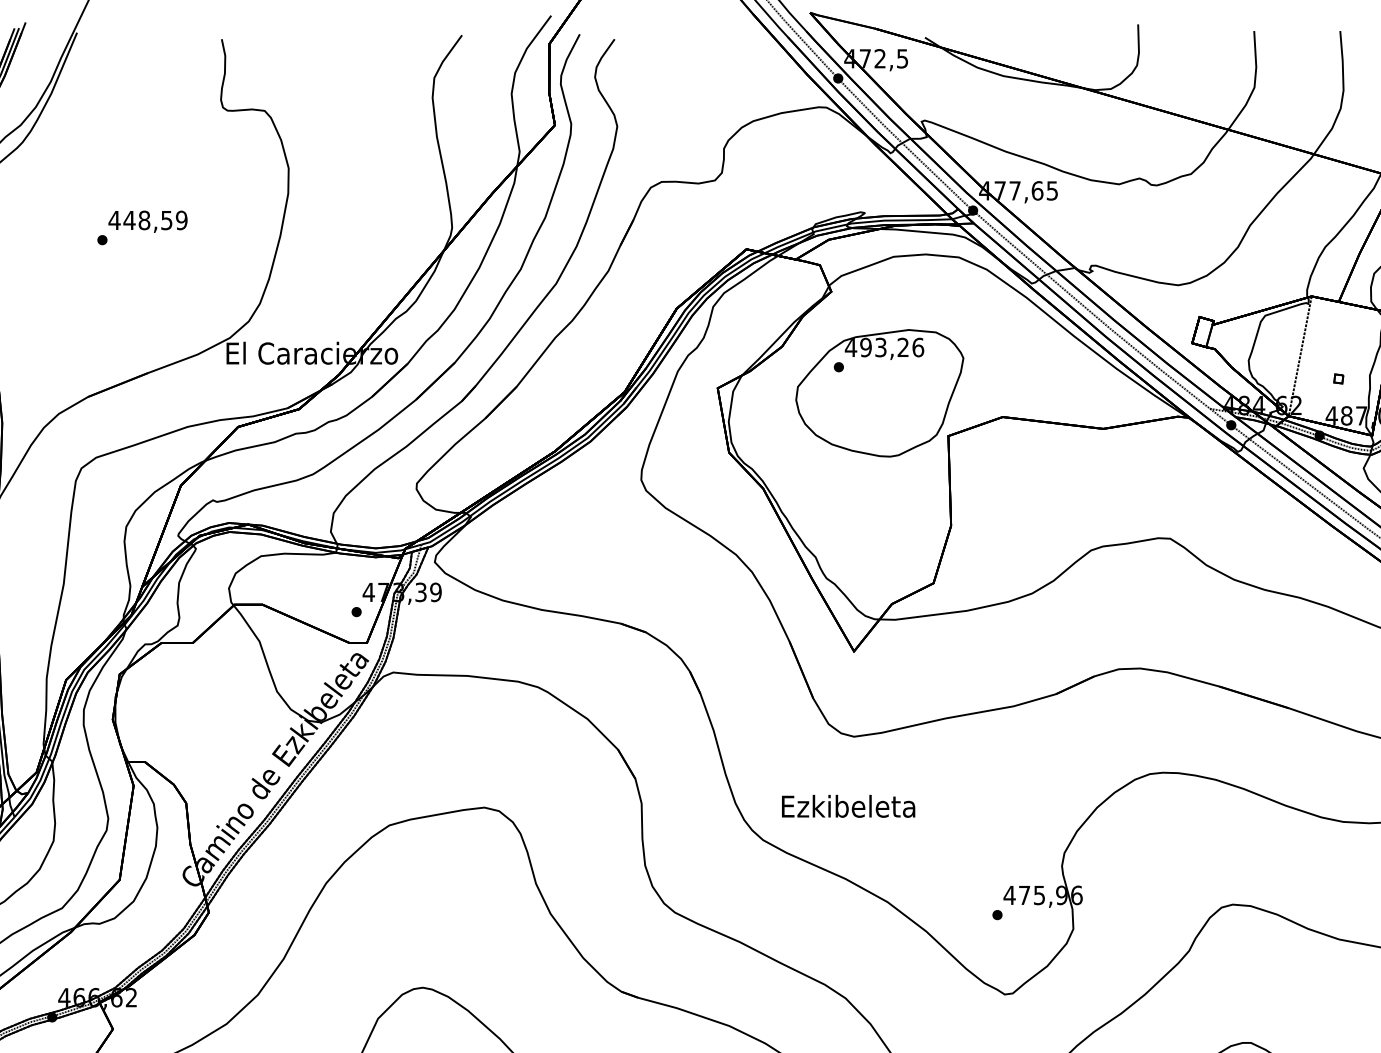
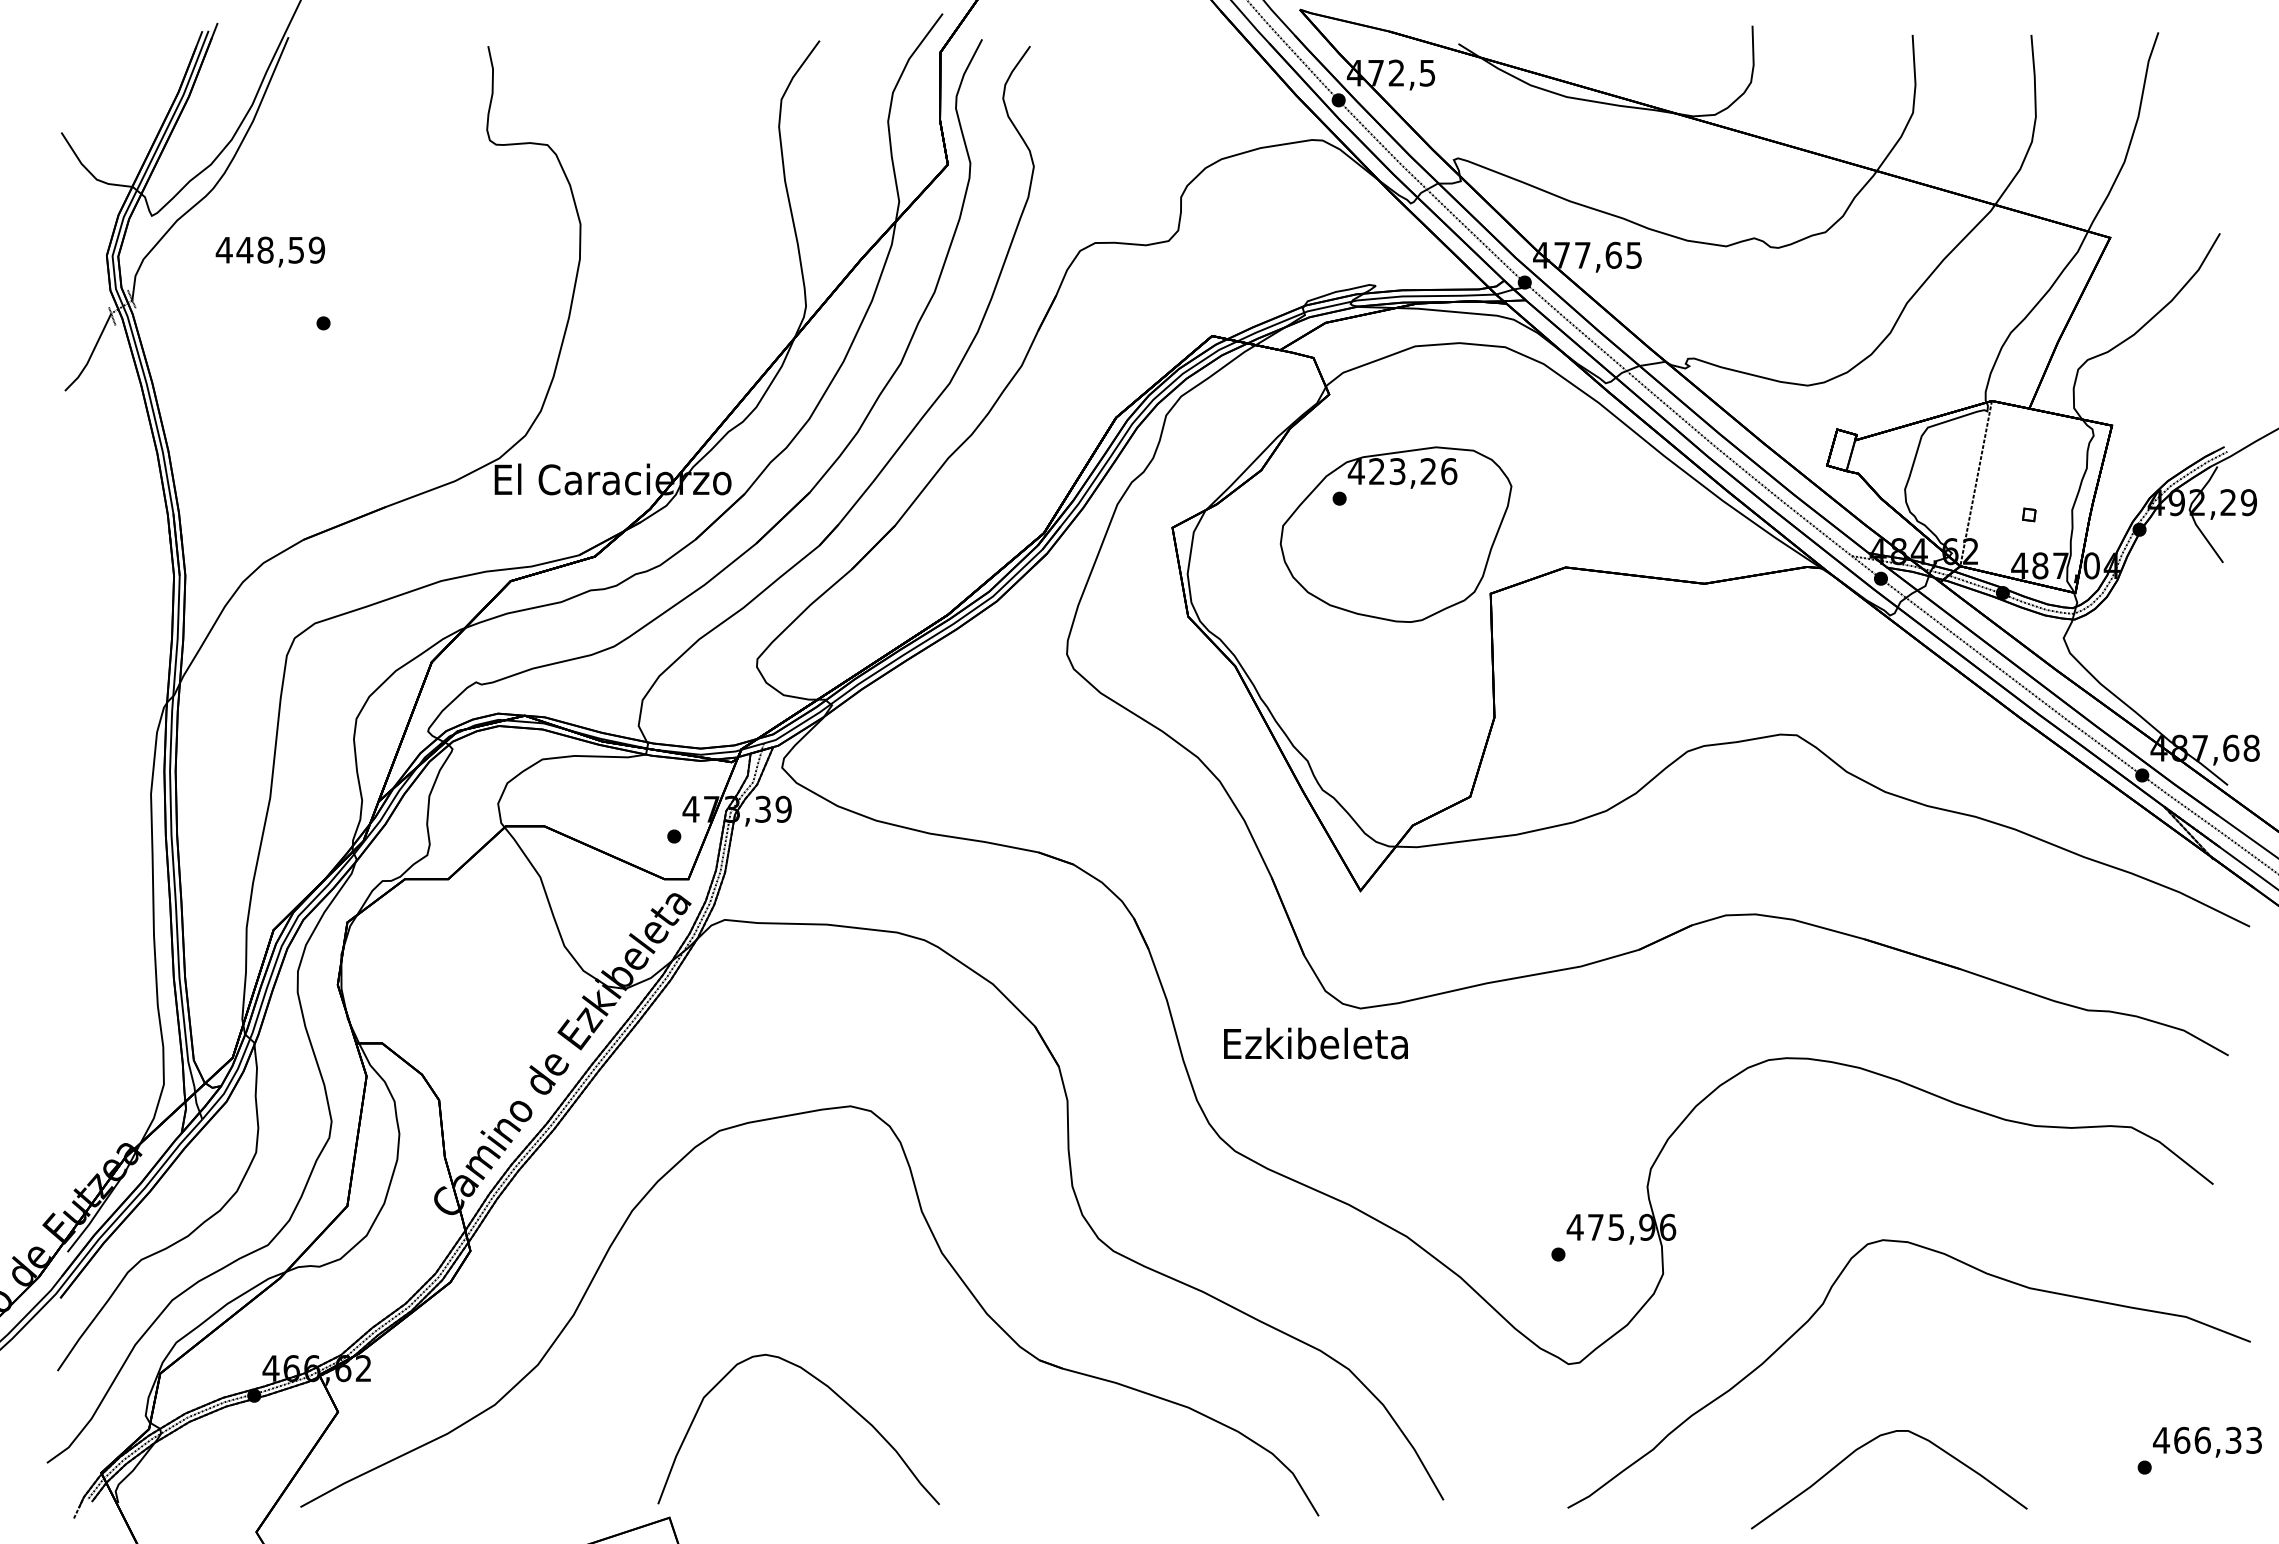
text: (147, 221) -> (269, 251), moved
text: (866, 347) -> (1377, 471), 493,26 -> 423,26
text: (848, 806) -> (1315, 1043), moved

